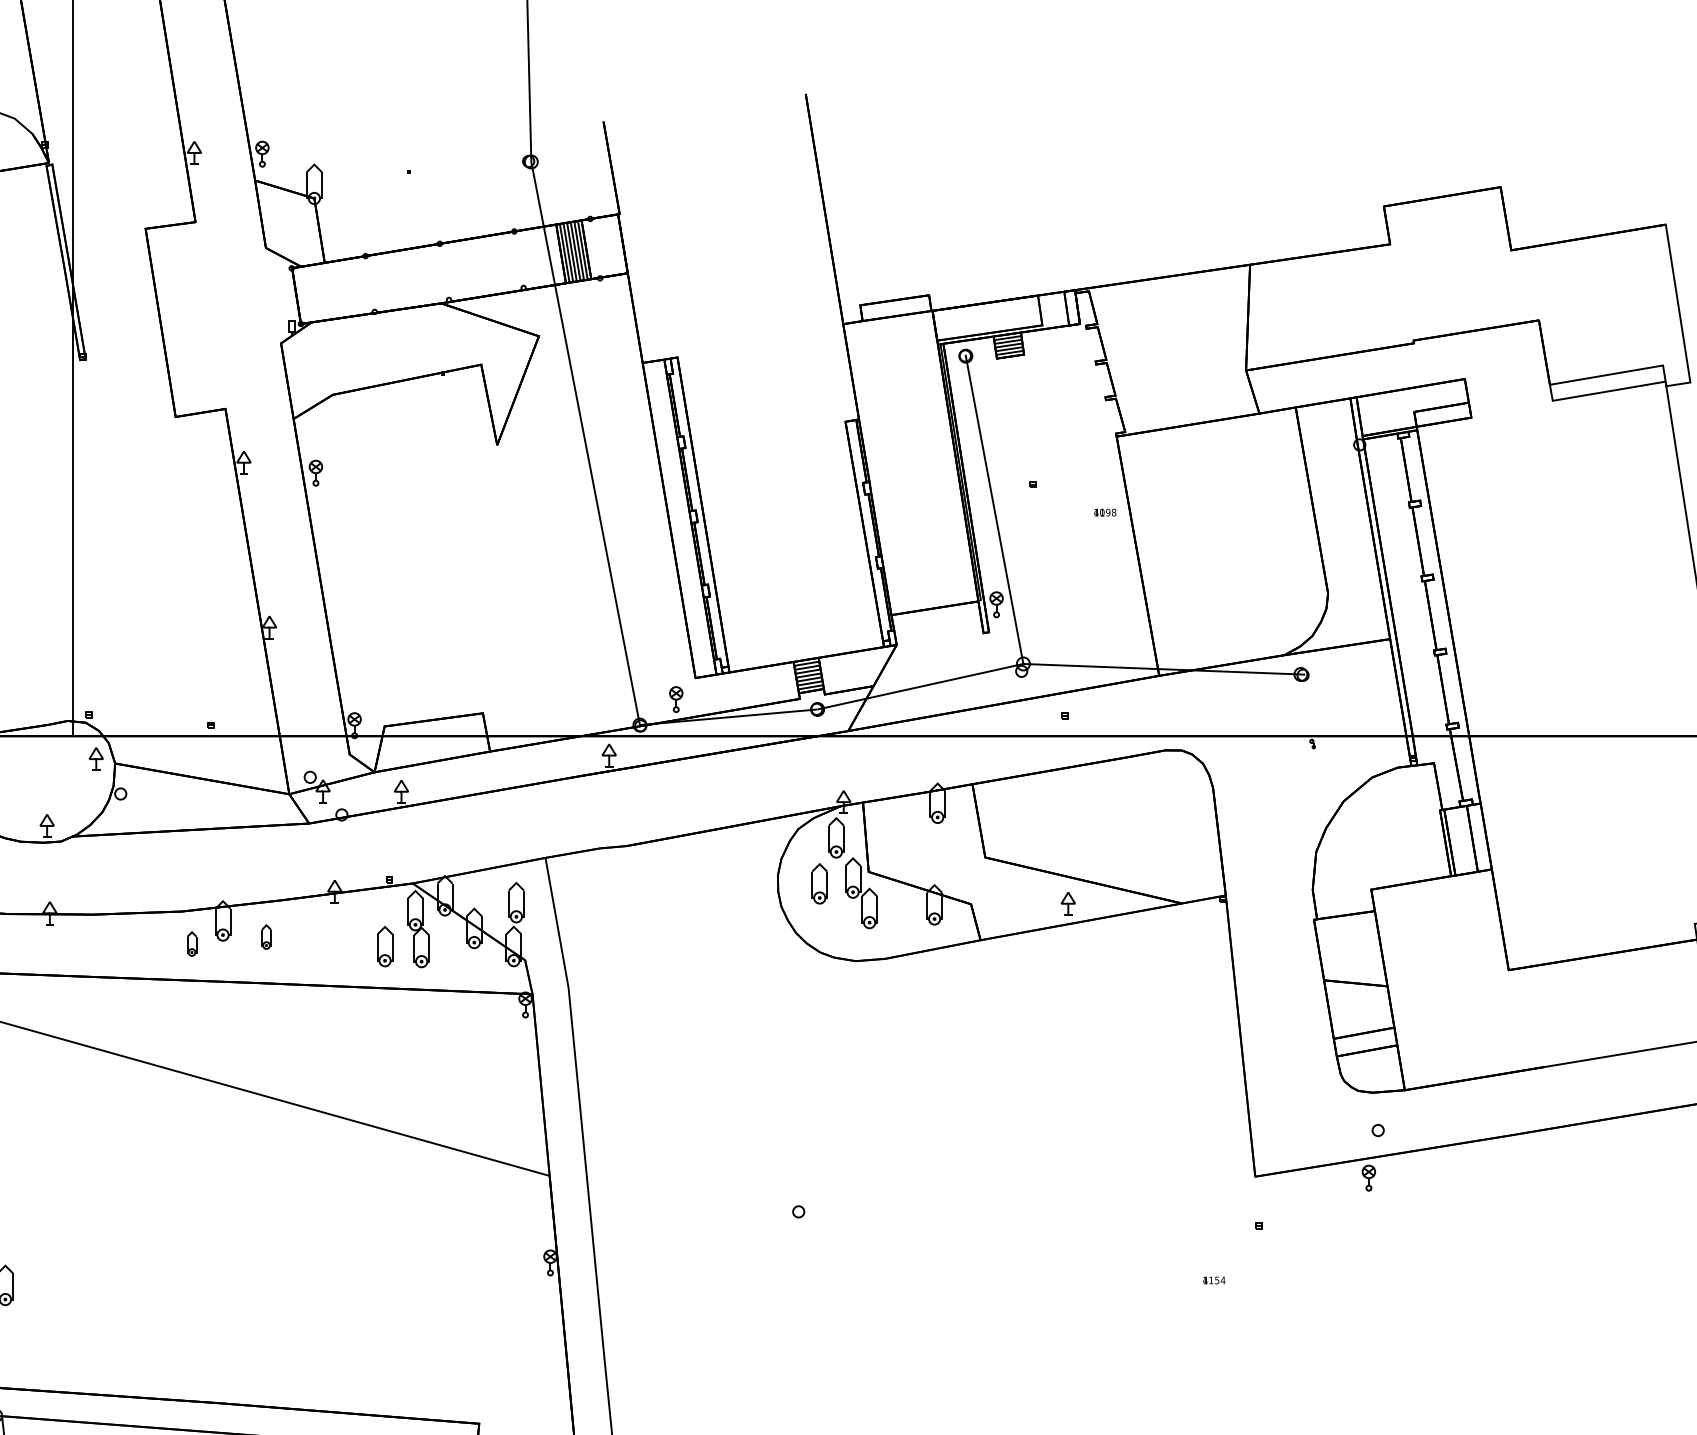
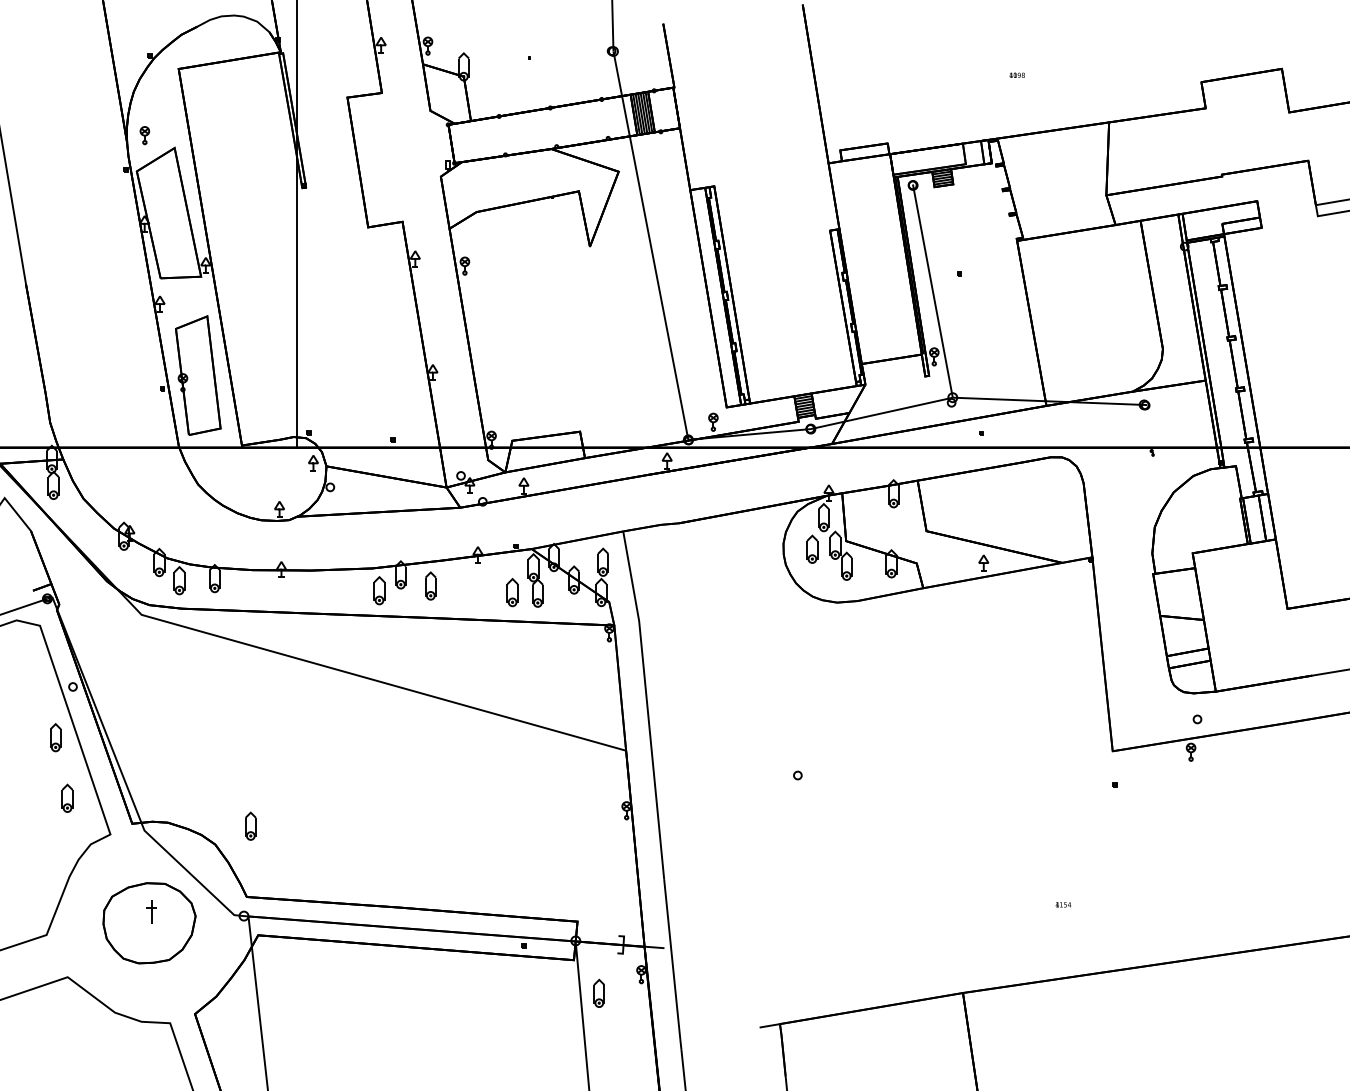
text: (1104, 511) -> (1016, 74), moved
part: (265, 936) -> (430, 585), size x1.67
part: (192, 943) -> (379, 590), size x1.67
text: (1212, 1279) -> (1062, 904), moved

